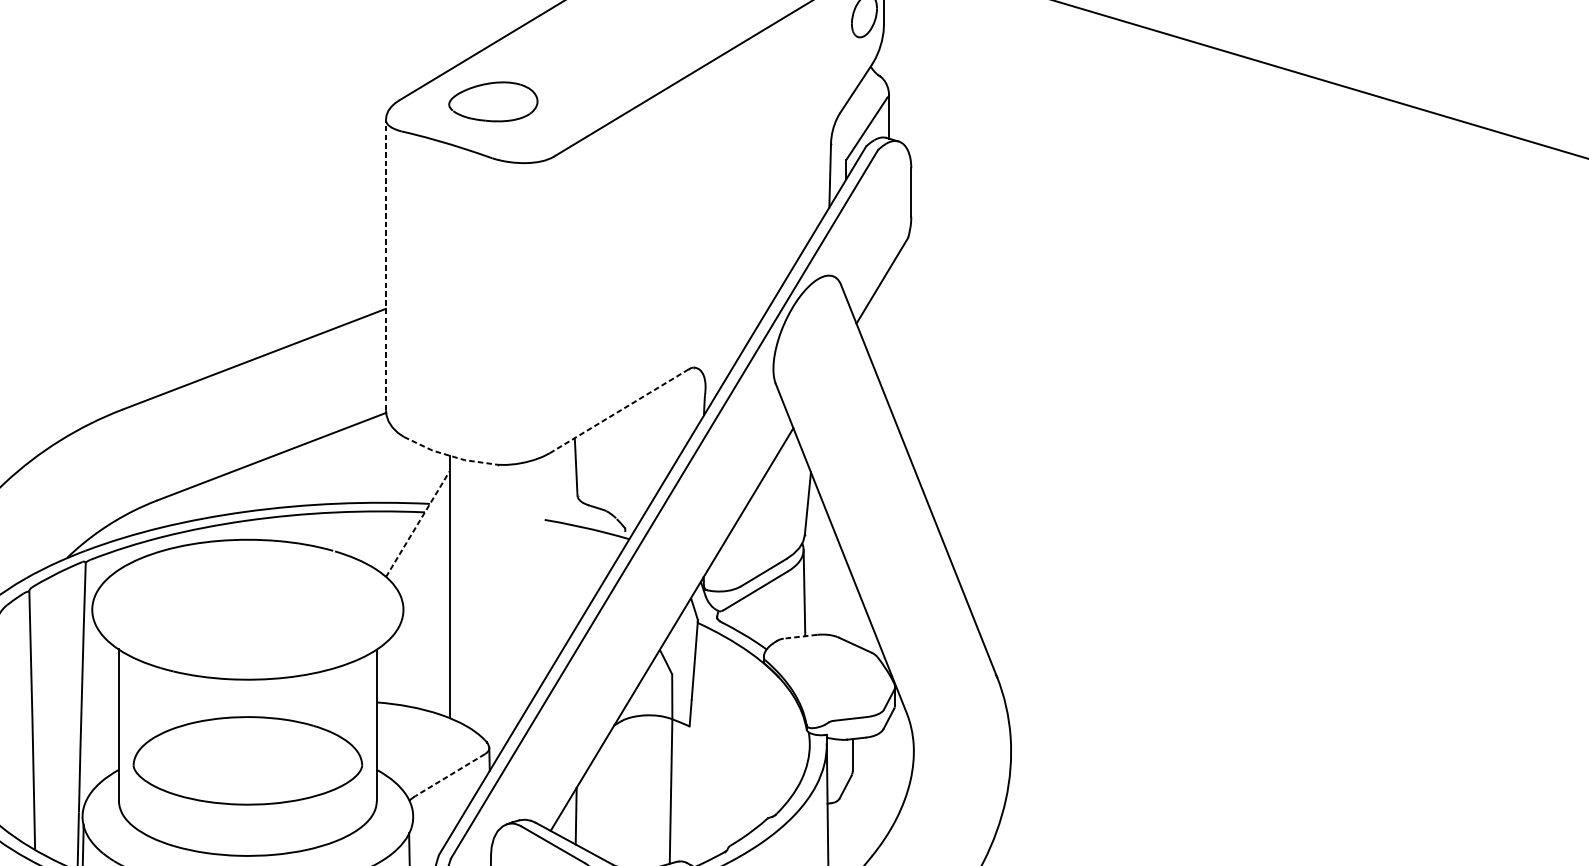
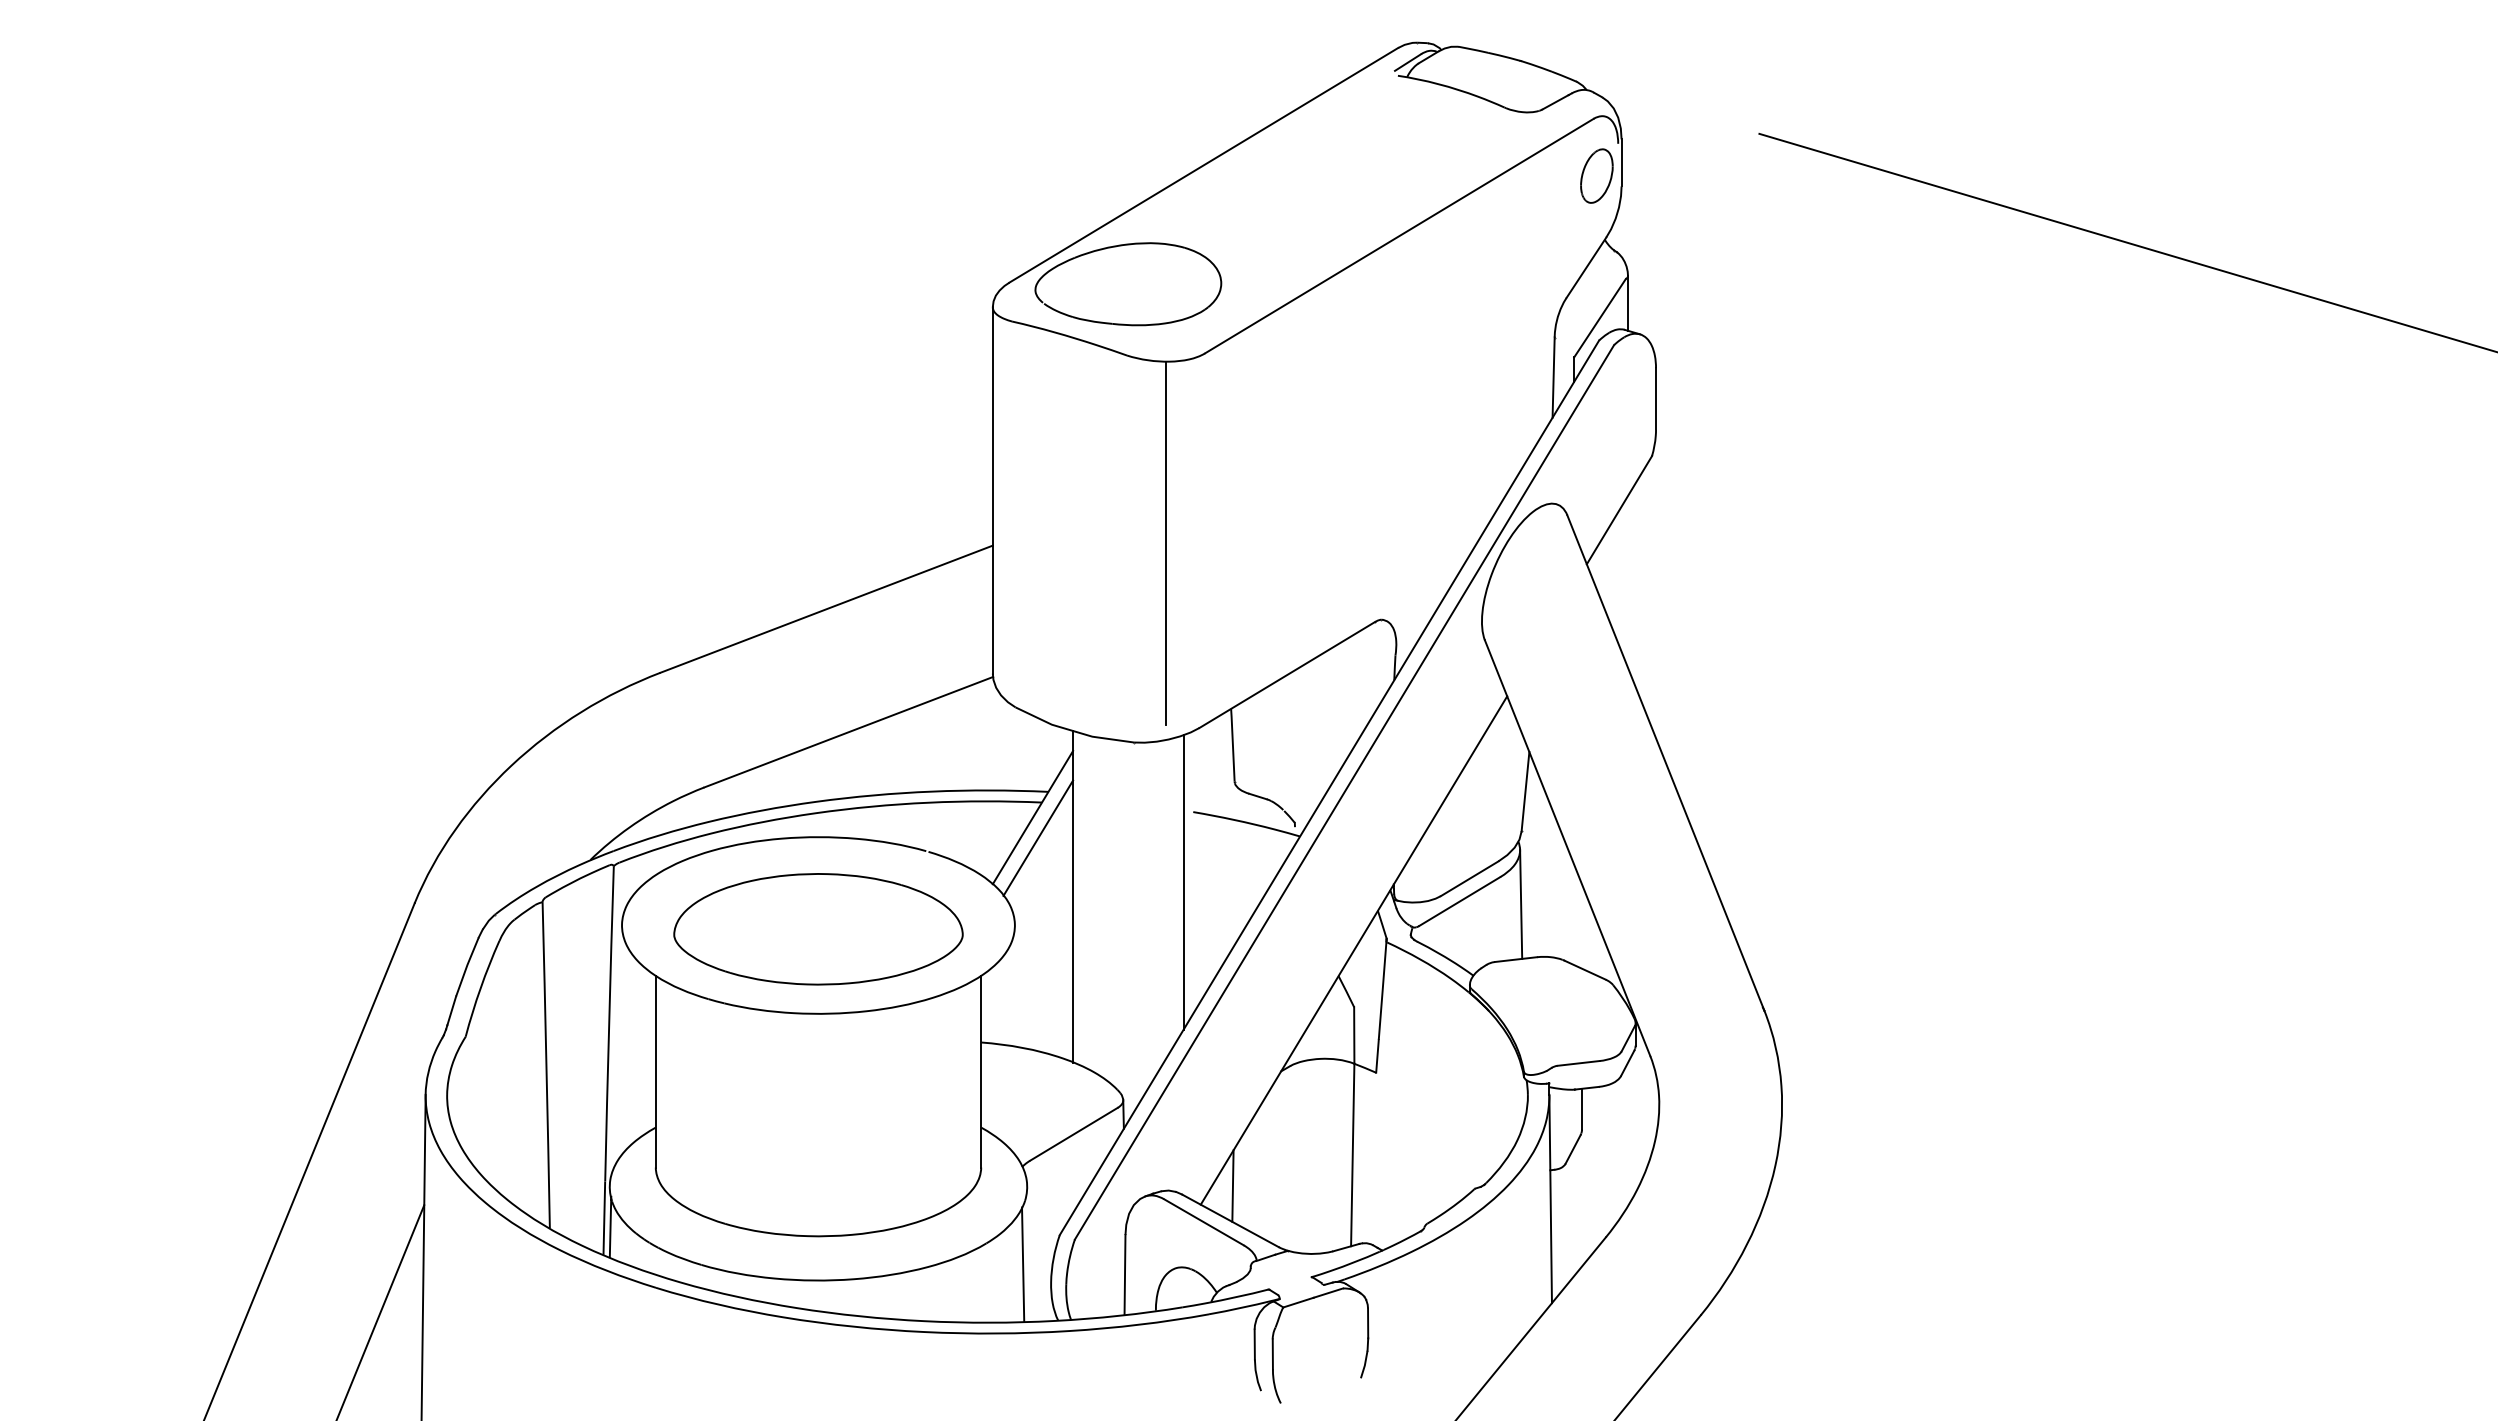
part: (493, 102) -> (1128, 284), size x1.67
line: (385, 264) -> (992, 489), dashed -> solid
line: (523, 306) -> (1166, 542), added
line: (619, 410) -> (1287, 674), dashed -> solid
line: (449, 456) -> (1073, 731), dashed -> solid
line: (417, 524) -> (1032, 817), dashed -> solid
line: (422, 540) -> (1038, 837), added
line: (537, 575) -> (1183, 882), added
line: (799, 636) -> (1515, 959), dashed -> solid
part: (247, 761) -> (818, 929), moved
line: (449, 775) -> (1073, 1134), dashed -> solid

